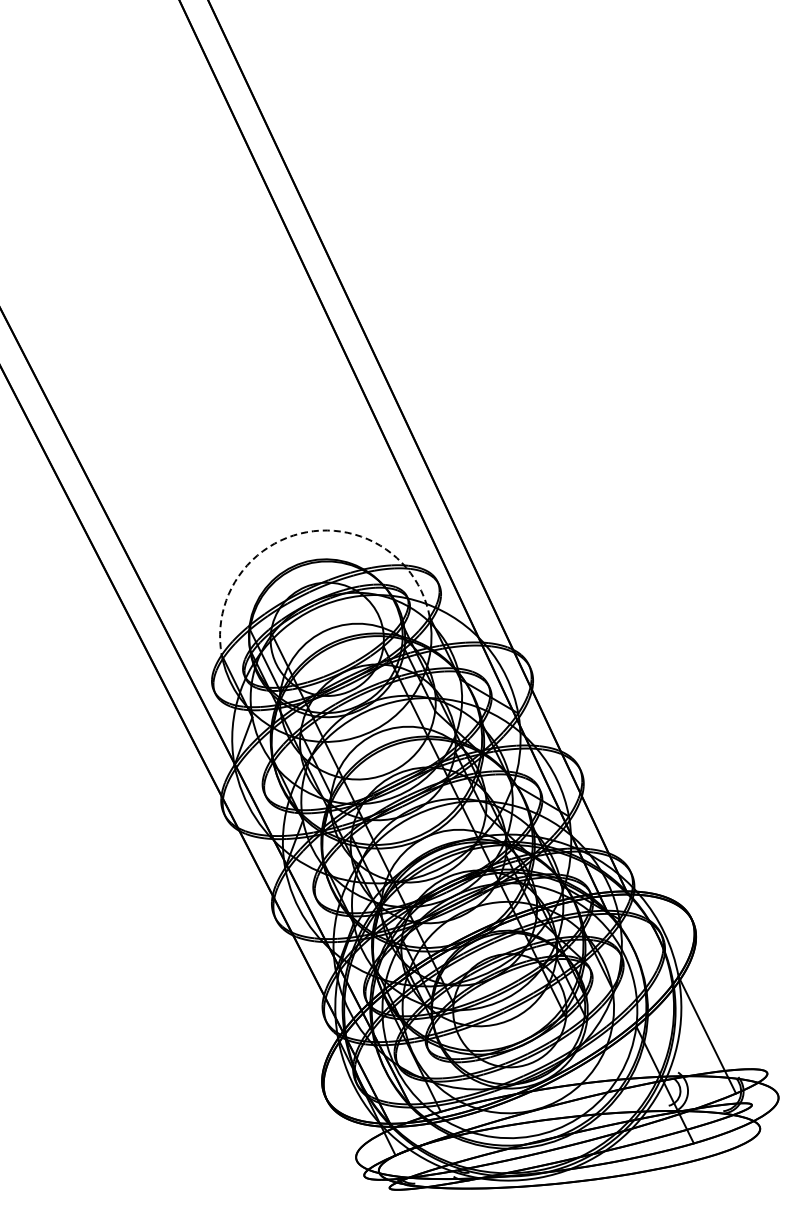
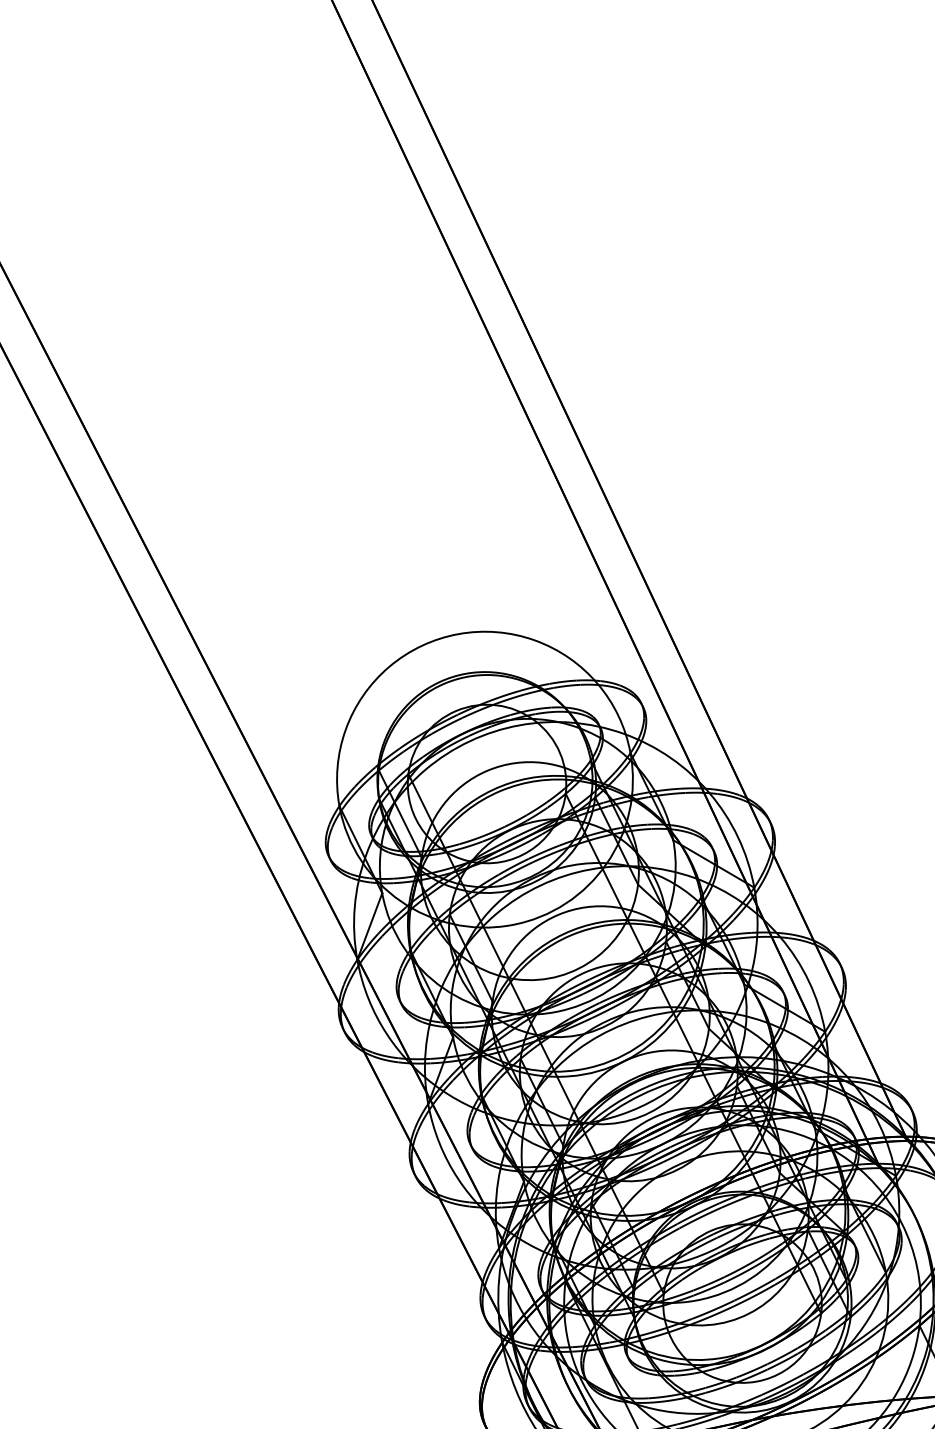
arc: (306, 532) -> (458, 634), dashed -> solid

